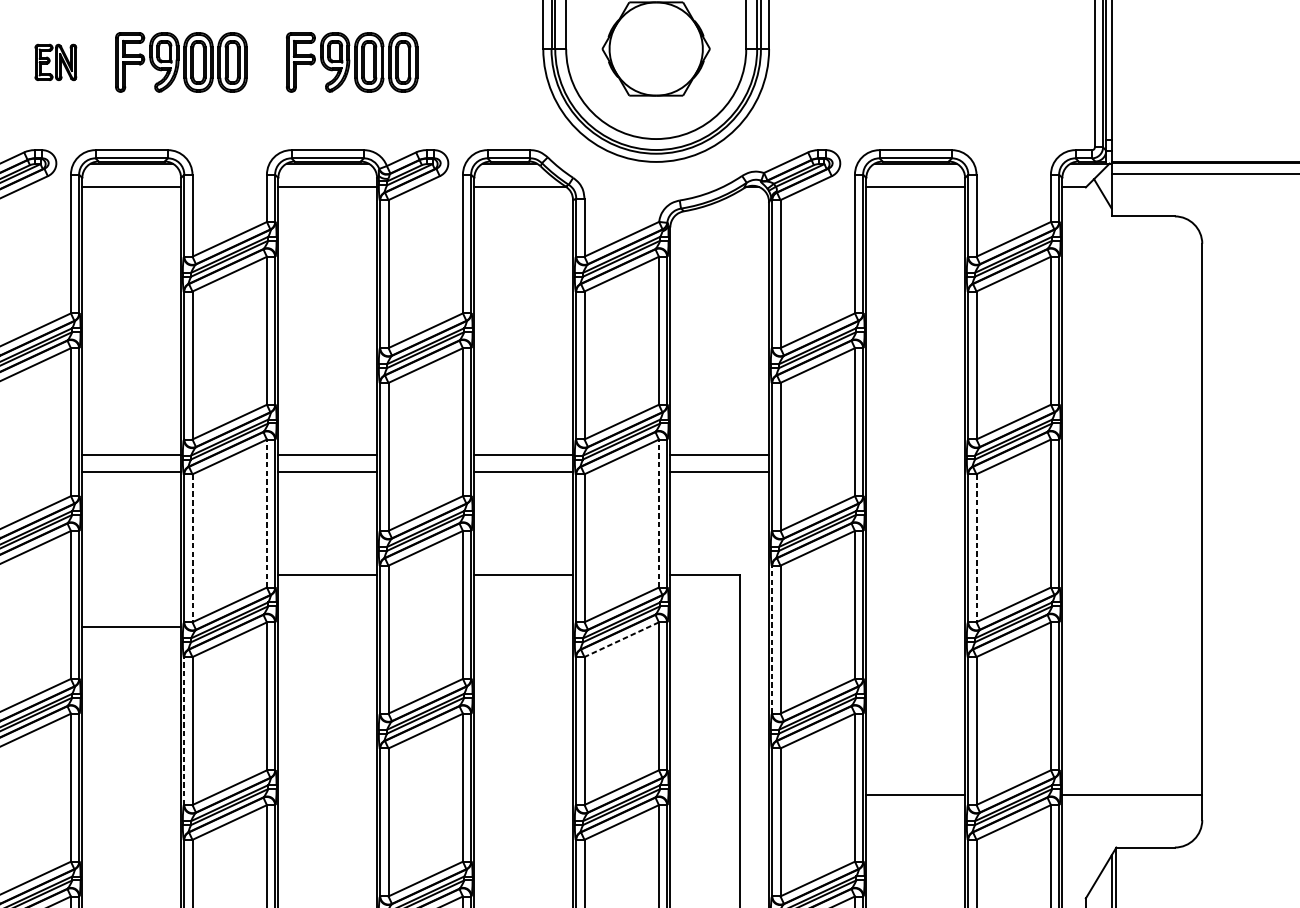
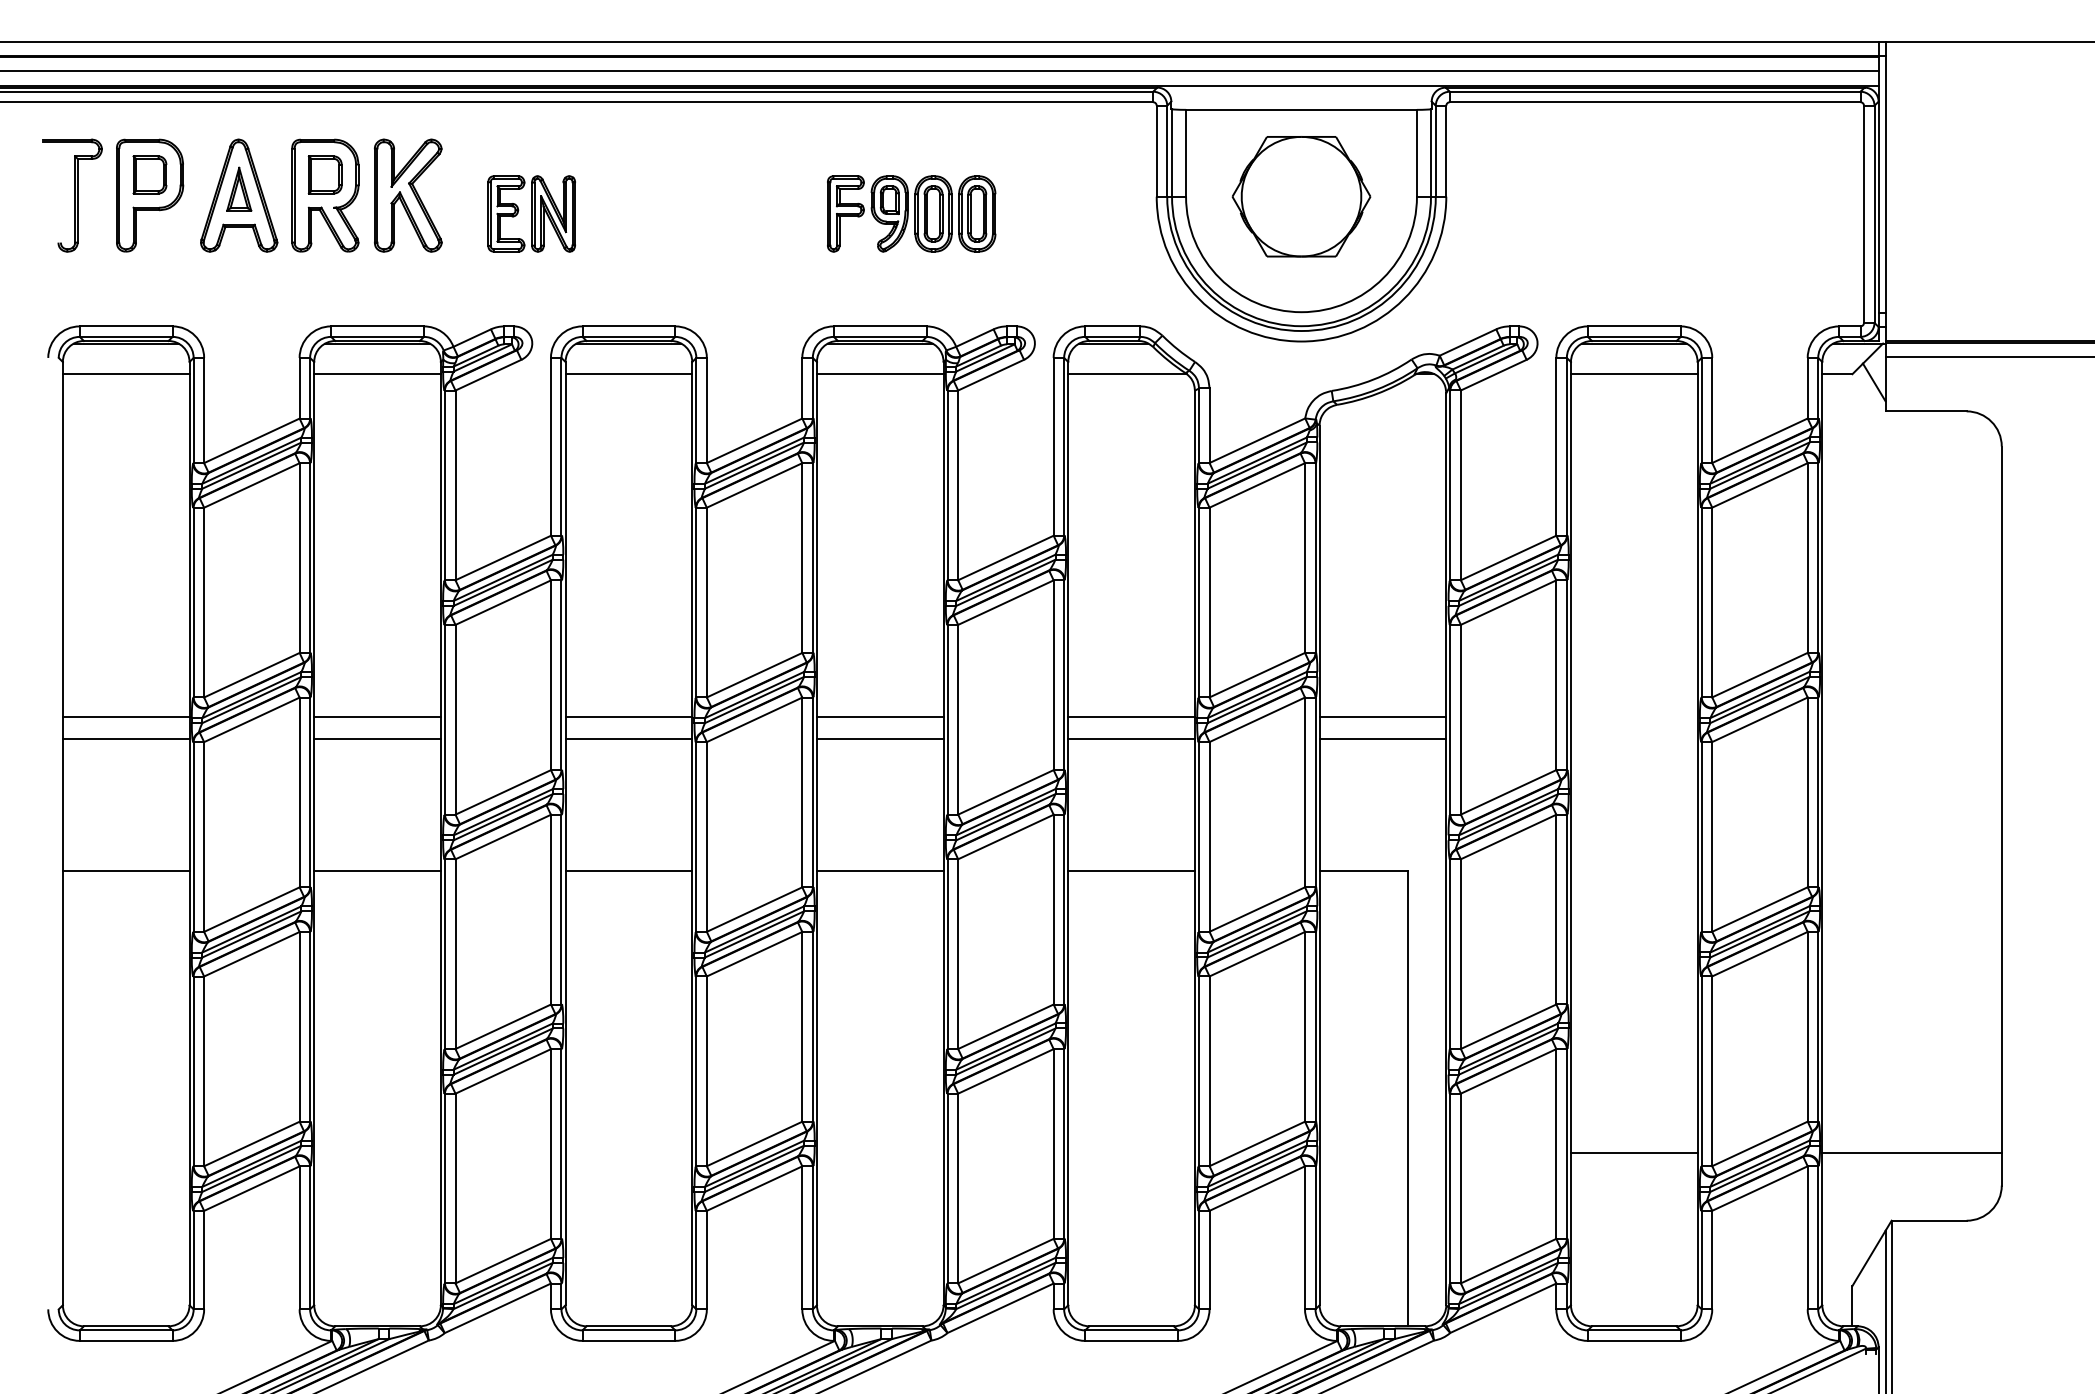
part: (55, 62) -> (531, 213), size x1.67
part: (181, 62) -> (692, 213), removed
line: (267, 513) -> (802, 792), dashed -> solid
line: (659, 513) -> (1305, 792), dashed -> solid
line: (192, 547) -> (706, 836), dashed -> solid
line: (976, 547) -> (1712, 836), dashed -> solid
line: (131, 627) -> (628, 871), moved
line: (621, 639) -> (1257, 954), dashed -> solid
line: (772, 639) -> (1450, 954), dashed -> solid
line: (184, 731) -> (696, 1071), dashed -> solid

